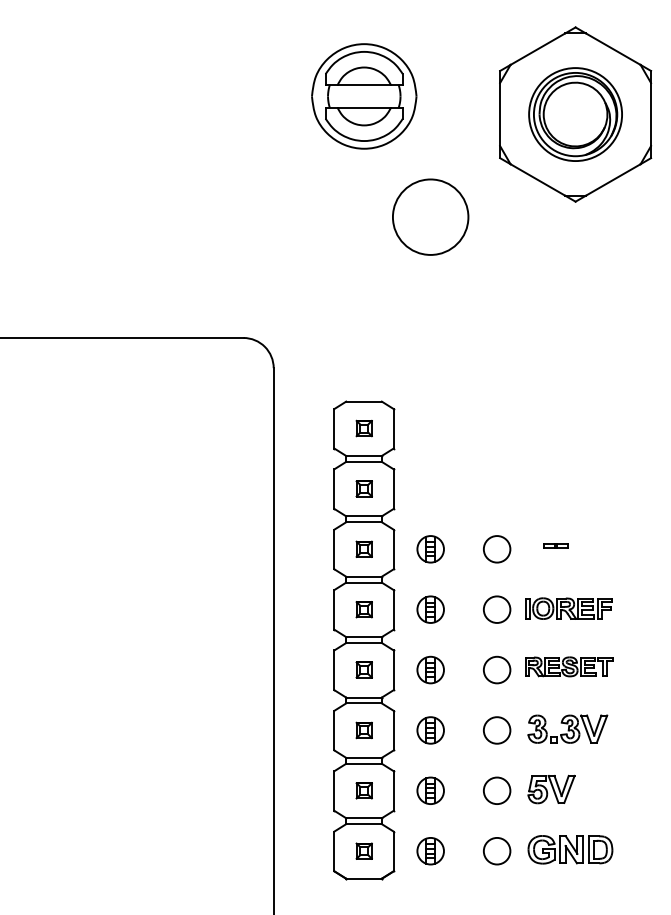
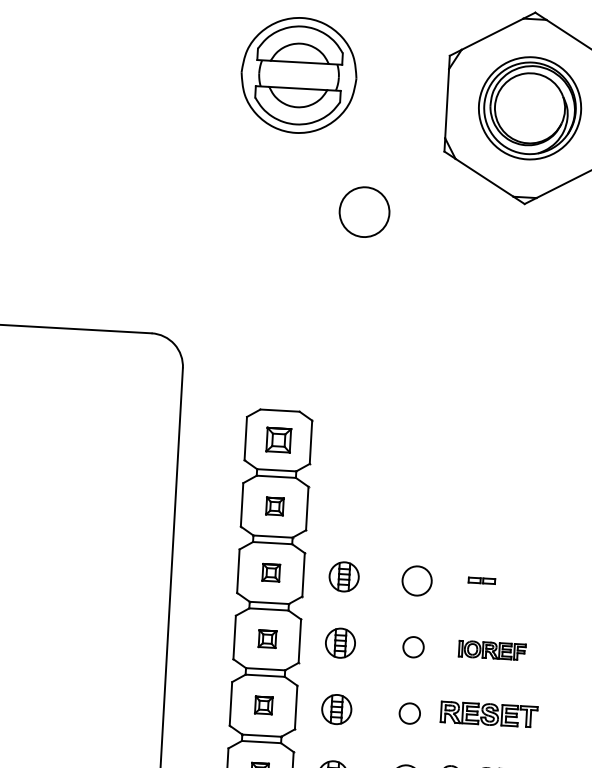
circle: (430, 216) -> (364, 211), size x0.6
part: (363, 428) -> (277, 440), size x1.4
part: (568, 608) -> (491, 650), size x0.7
circle: (497, 609) -> (413, 647), size x0.7
circle: (497, 669) -> (410, 713), size x0.7

